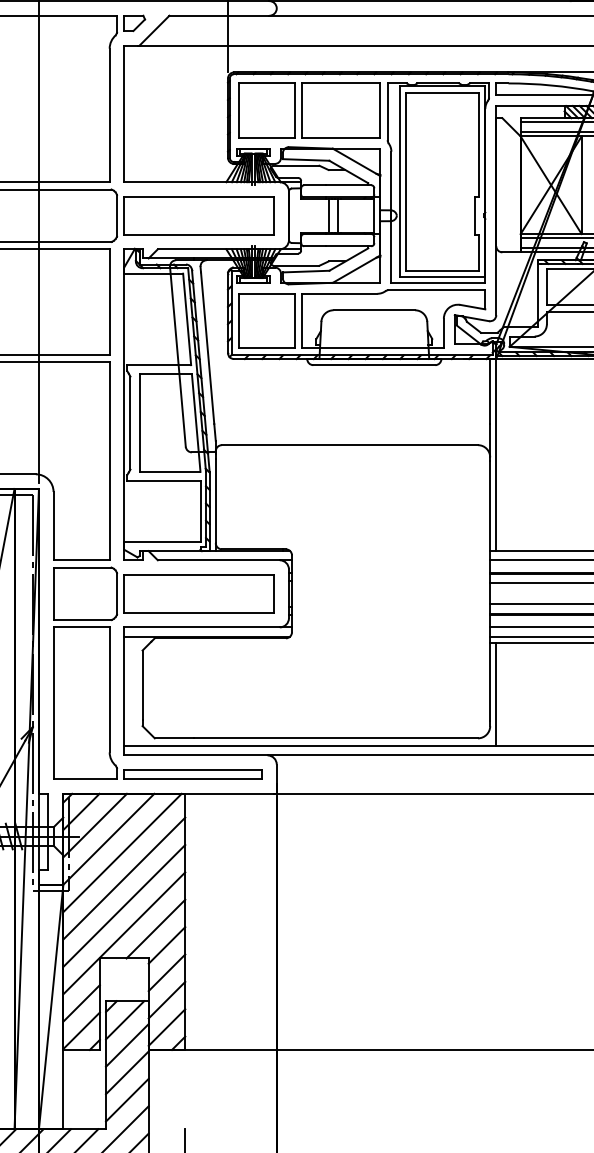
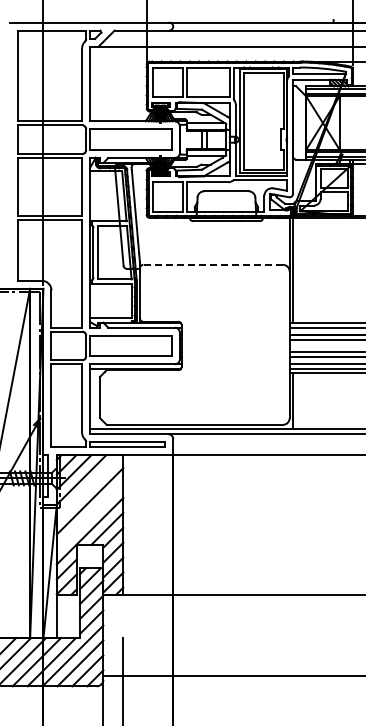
line: (350, 444) -> (213, 264), solid -> dashed
line: (121, 853) -> (88, 487), removed
line: (123, 906) -> (89, 516), removed

